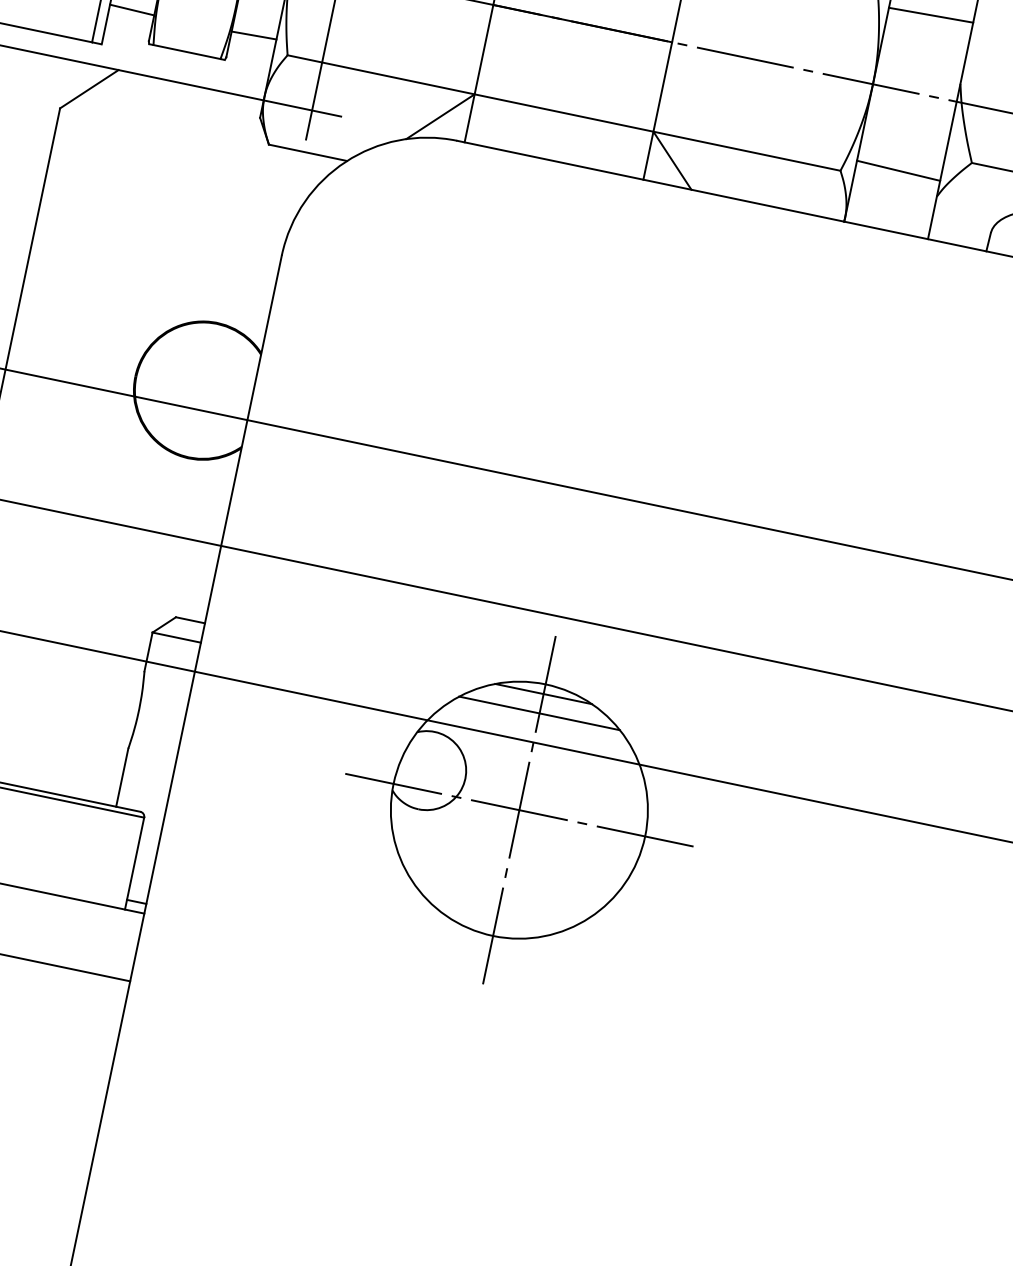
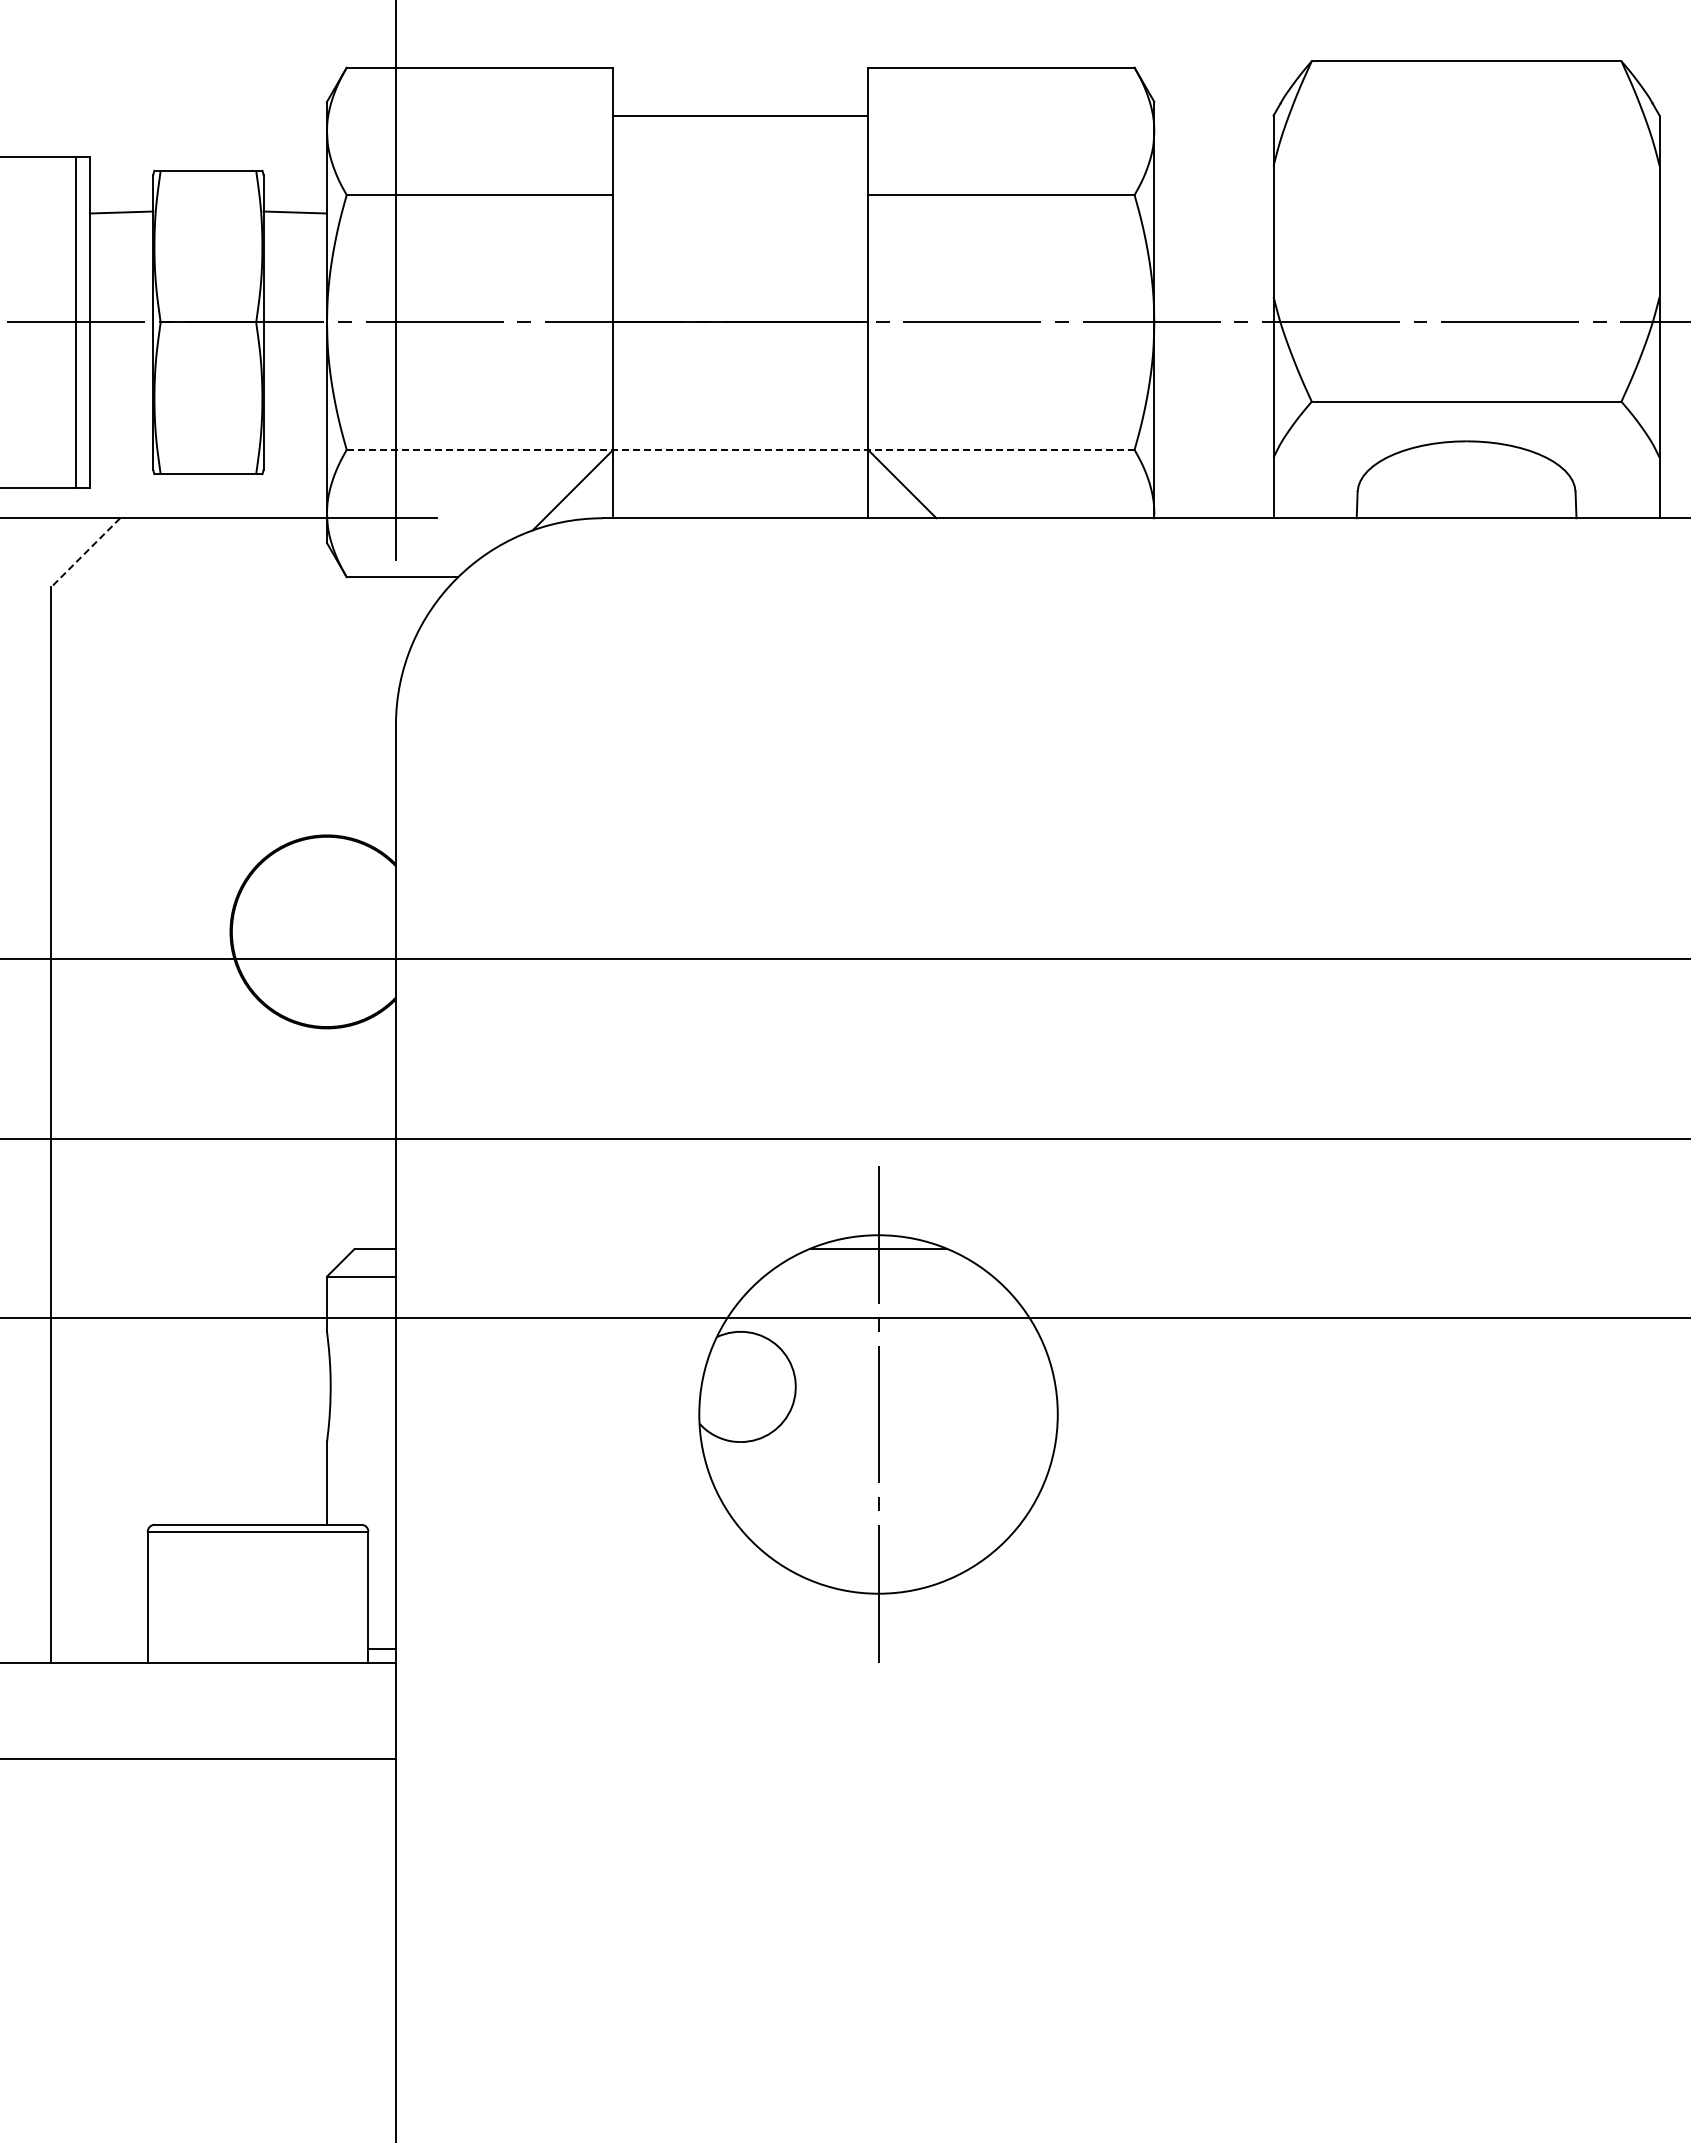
line: (132, 10) -> (121, 432), removed
line: (930, 15) -> (1213, 211), removed
line: (254, 35) -> (295, 432), removed
line: (89, 89) -> (85, 552), solid -> dashed
line: (563, 112) -> (740, 449), solid -> dashed
line: (898, 170) -> (1213, 433), removed
line: (539, 713) -> (878, 1276), removed
line: (519, 810) -> (878, 1414), removed

